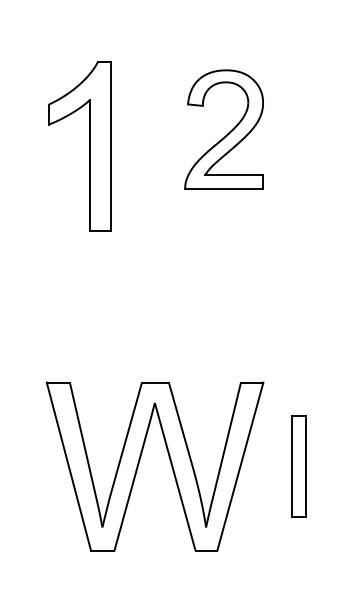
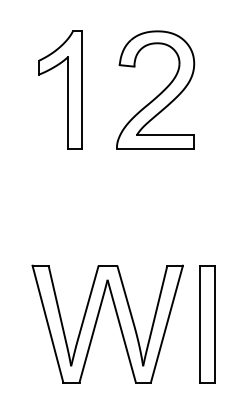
part: (223, 128) -> (155, 89), size x1.43
part: (89, 146) -> (67, 89), moved
part: (298, 467) -> (207, 324), size x1.67

